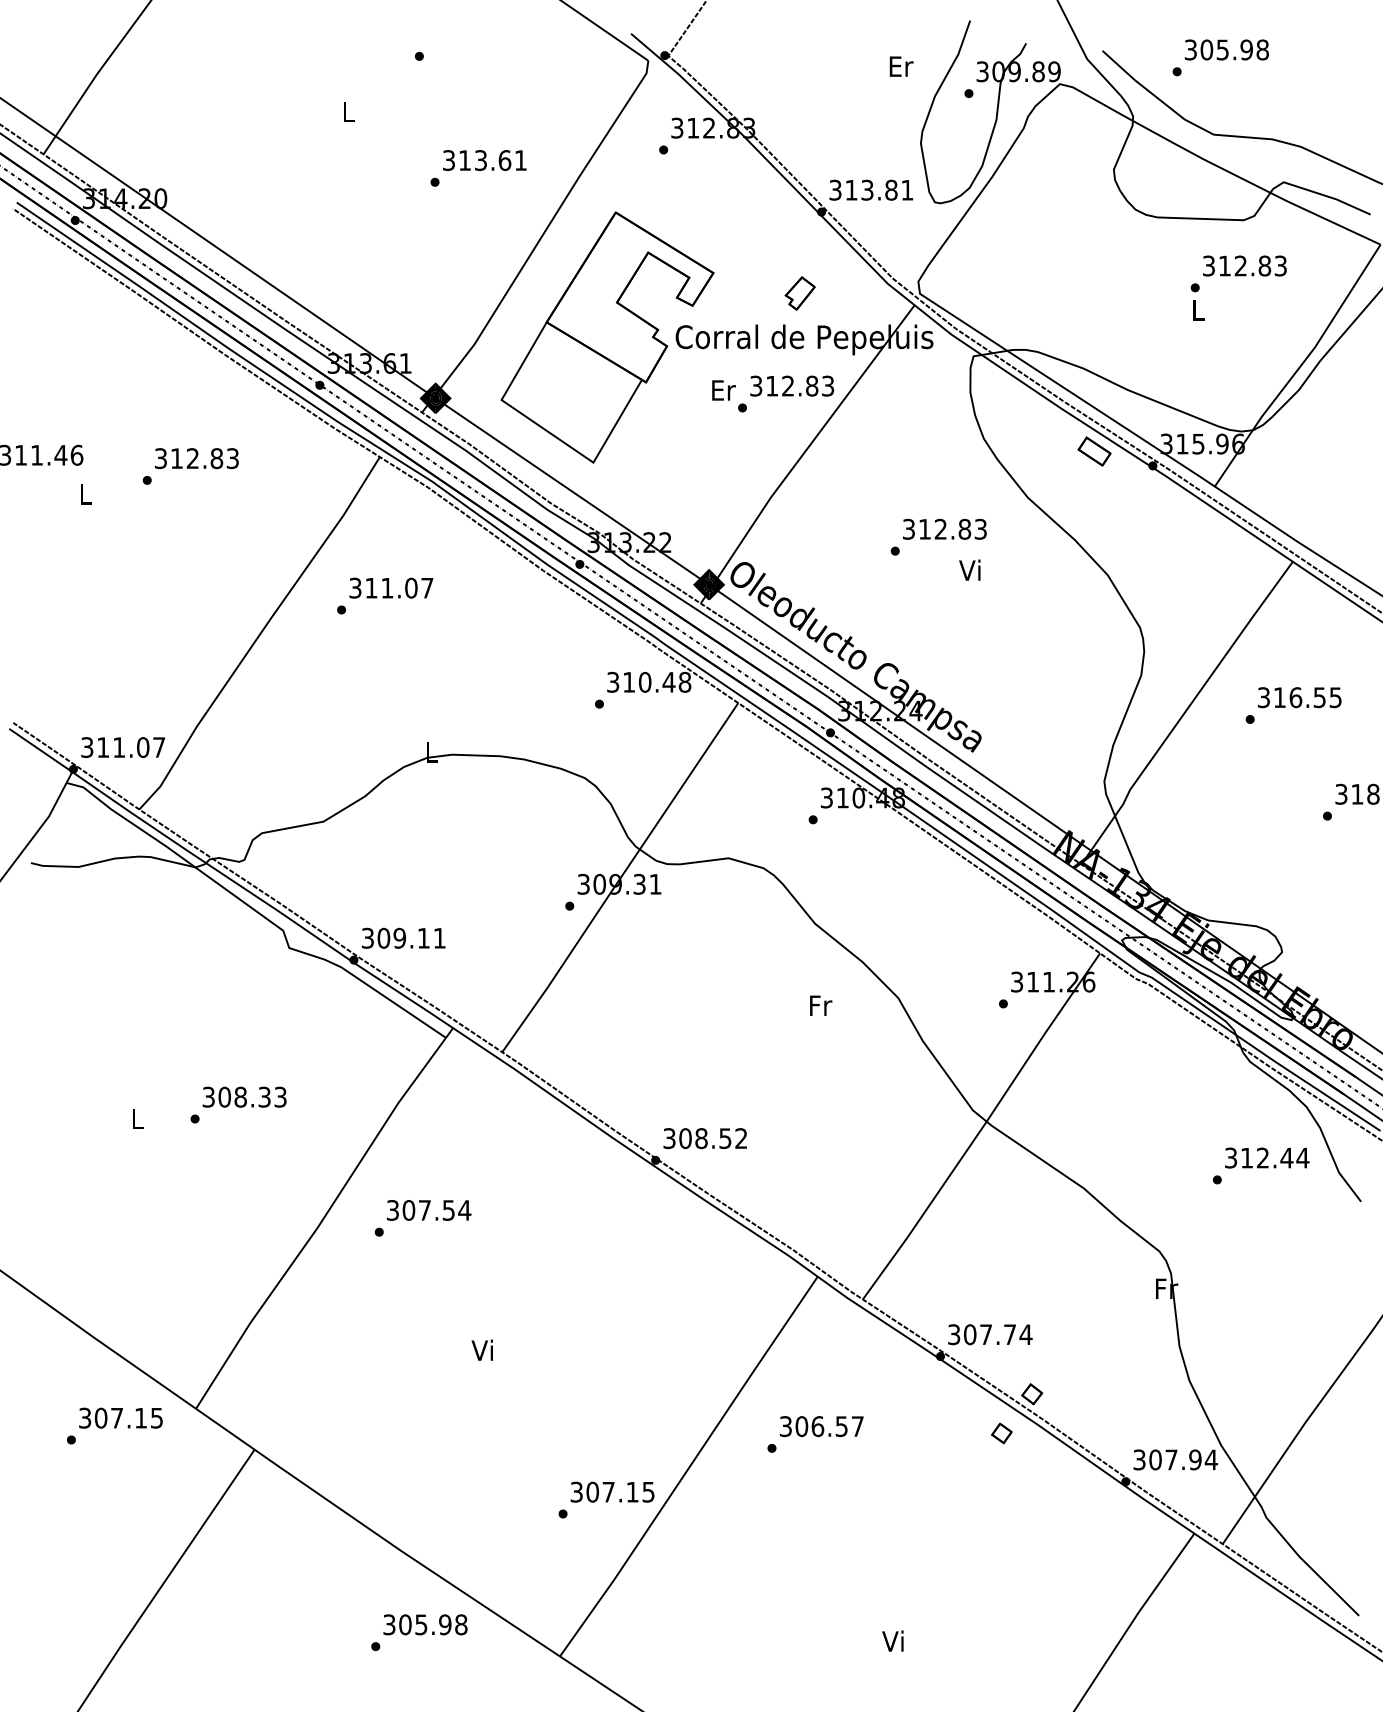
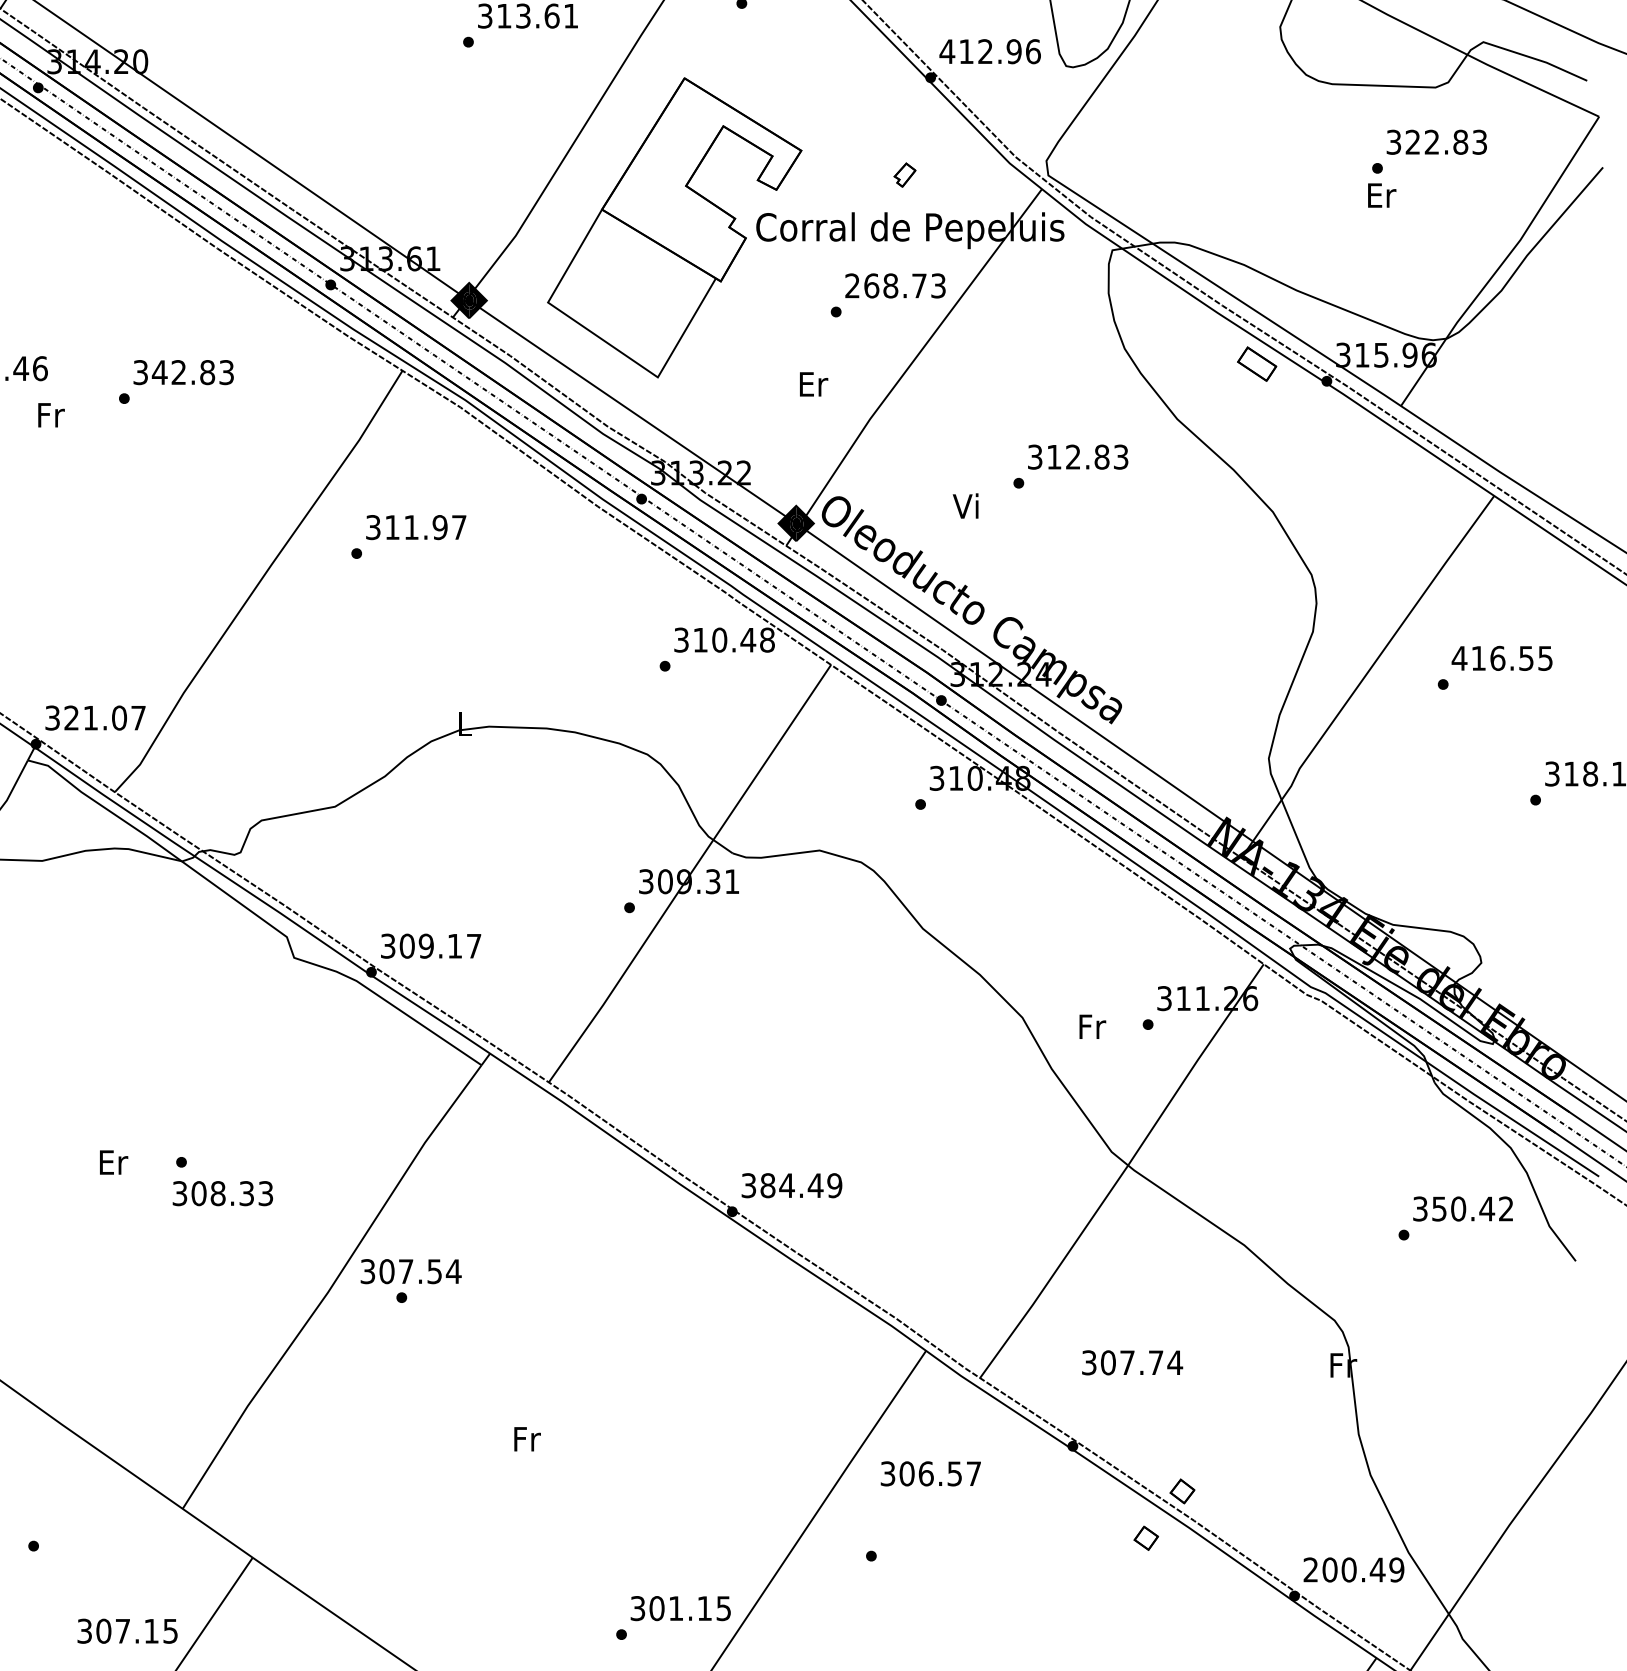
text: (870, 189) -> (989, 50), 313.81 -> 412.96
text: (1224, 265) -> (1412, 141), 312.83 -> 322.83
part: (799, 293) -> (904, 175), size x0.6
text: (1198, 310) -> (1381, 195), L -> Er
text: (784, 385) -> (886, 285), 312.83 -> 268.73
text: (723, 390) -> (813, 384), moved
text: (176, 458) -> (159, 372), 312.83 -> 342.83
text: (86, 494) -> (51, 415), L -> Fr
text: (969, 569) -> (965, 505), moved
text: (411, 588) -> (440, 527), 311.07 -> 311.97
text: (1263, 697) -> (1459, 658), 316.55 -> 416.55
text: (102, 747) -> (70, 718), 311.07 -> 321.07
text: (439, 938) -> (473, 946), 309.11 -> 309.17
text: (821, 1005) -> (1093, 1026), moved
text: (244, 1096) -> (222, 1192), moved
text: (138, 1119) -> (113, 1162), L -> Er
text: (713, 1138) -> (801, 1185), 308.52 -> 384.49
text: (1275, 1157) -> (1473, 1208), 312.44 -> 350.42
text: (429, 1210) -> (411, 1271), moved
text: (990, 1334) -> (1132, 1362), moved
text: (483, 1349) -> (526, 1437), Vi -> Fr
text: (120, 1417) -> (127, 1630), moved
text: (821, 1426) -> (930, 1473), moved
text: (1175, 1459) -> (1353, 1569), 307.94 -> 200.49
text: (608, 1492) -> (675, 1608), 307.15 -> 301.15

